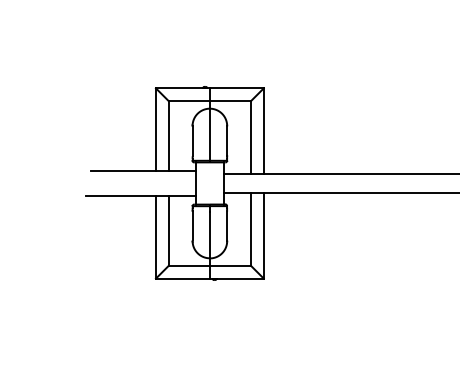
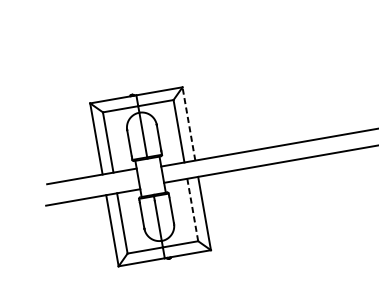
line: (263, 131) -> (188, 124), solid -> dashed
line: (251, 228) -> (192, 209), solid -> dashed

